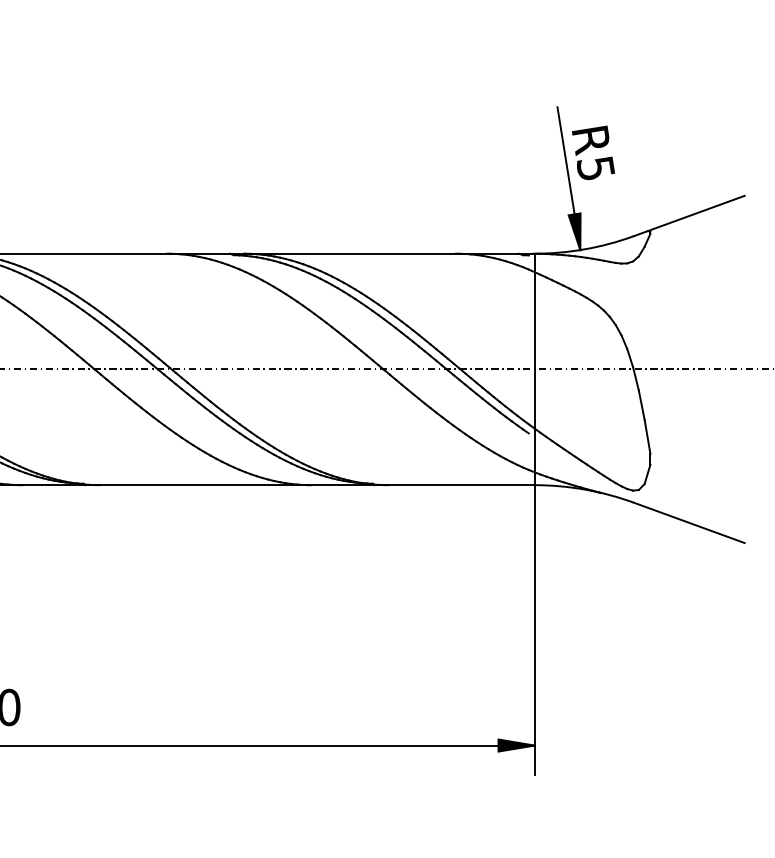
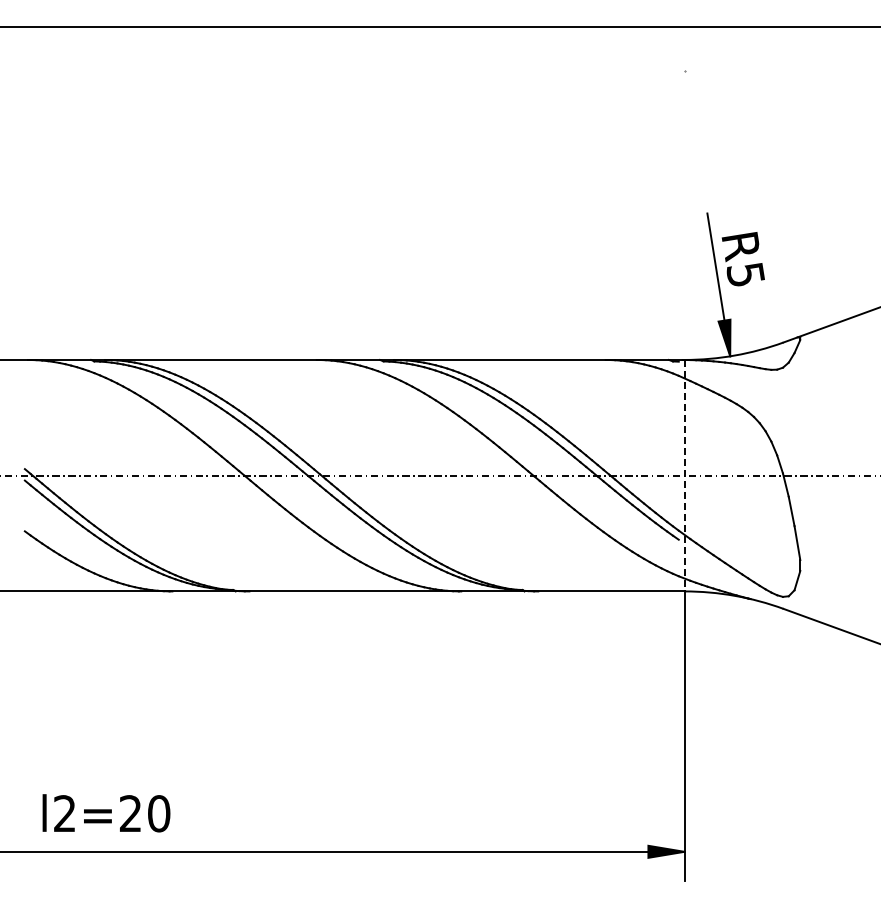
line: (534, 369) -> (684, 475), solid -> dashed

